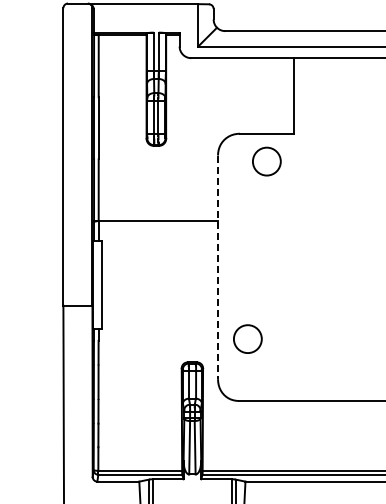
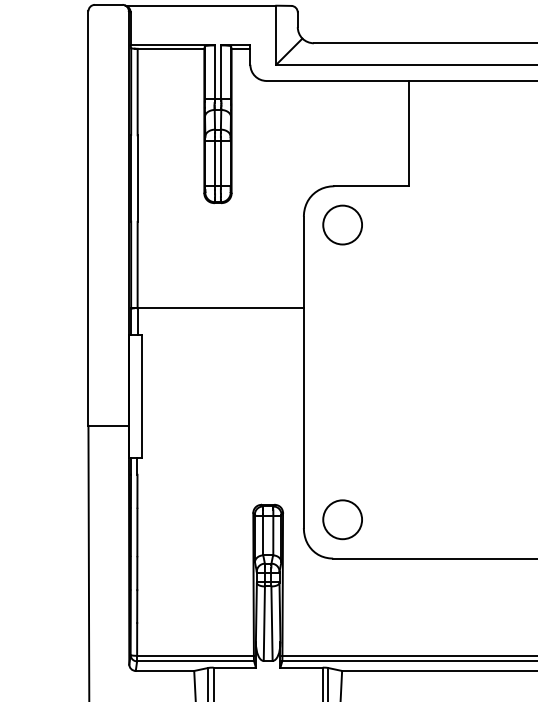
circle: (266, 161) -> (342, 224), moved
line: (217, 267) -> (303, 372), dashed -> solid
circle: (247, 338) -> (342, 518), moved

